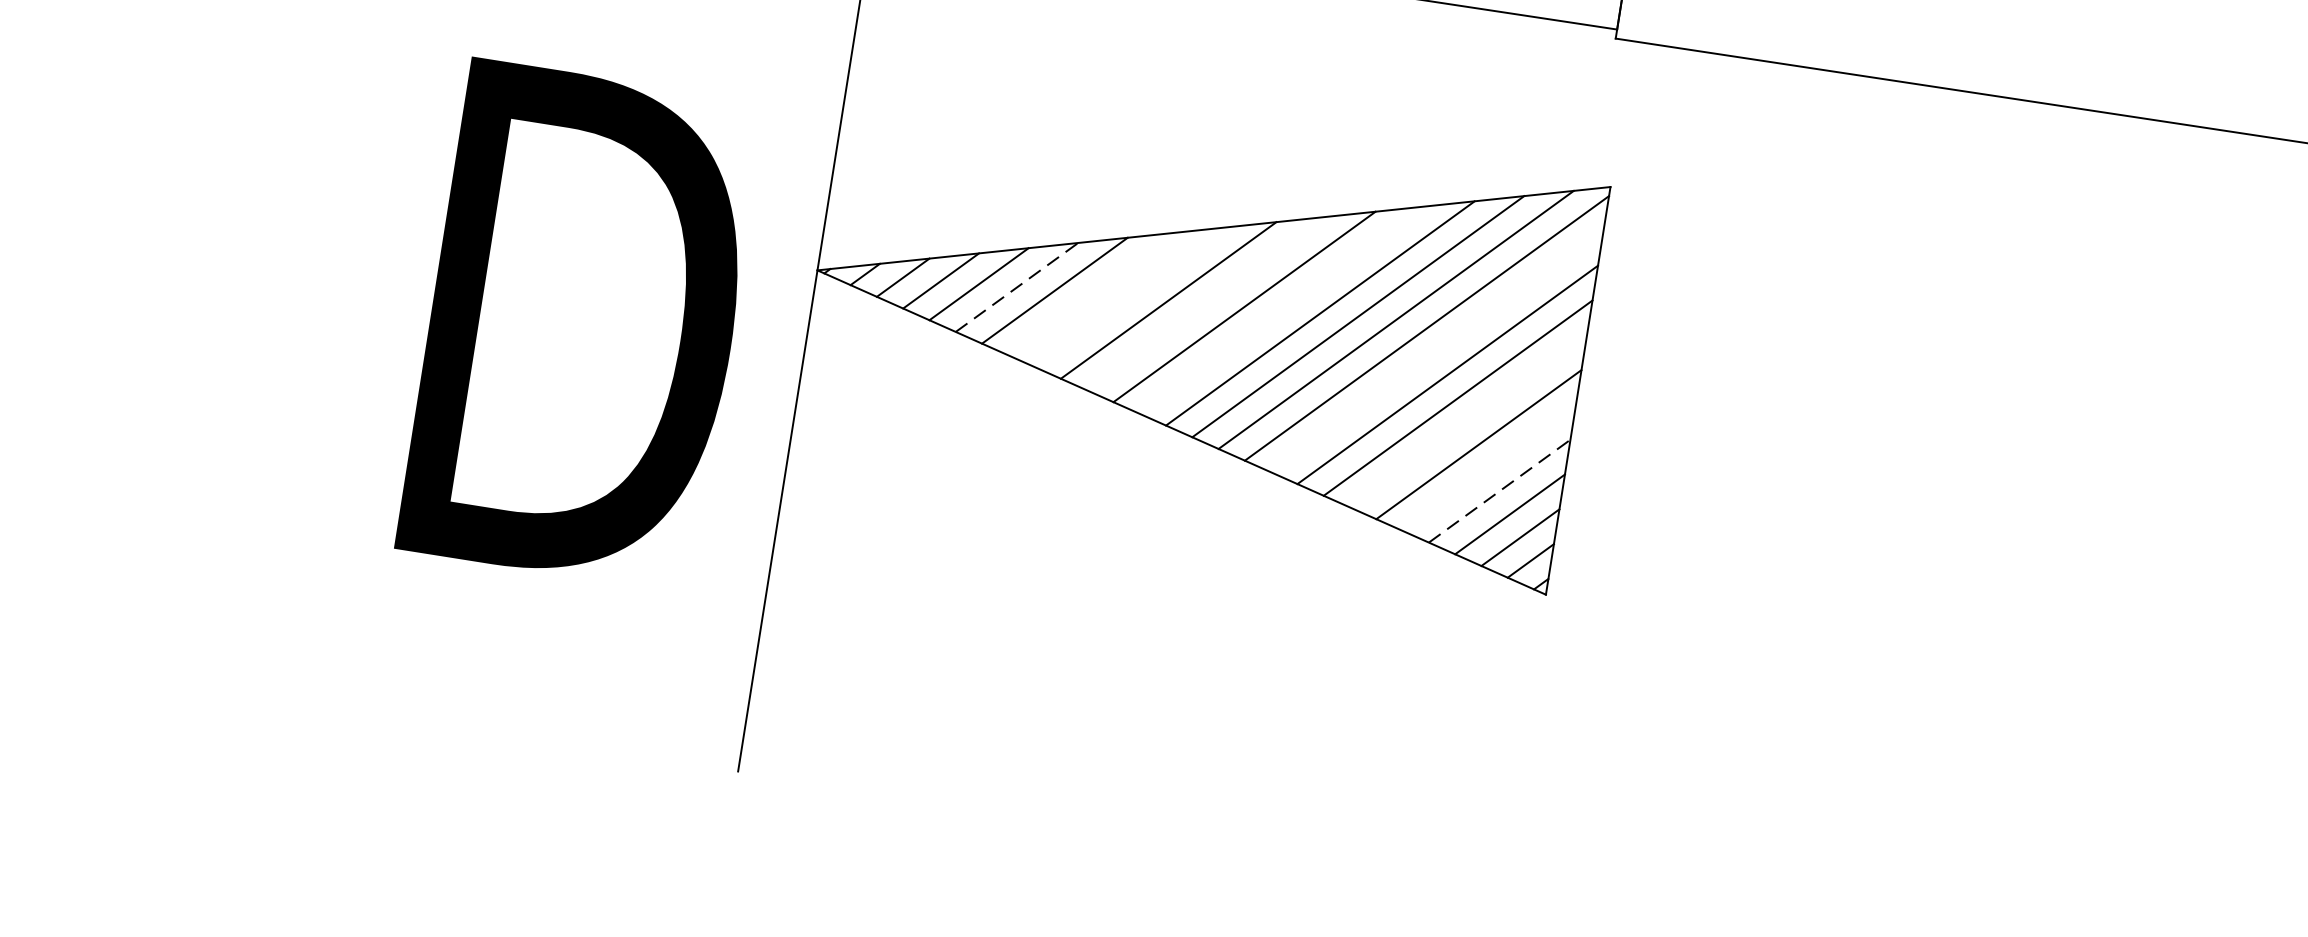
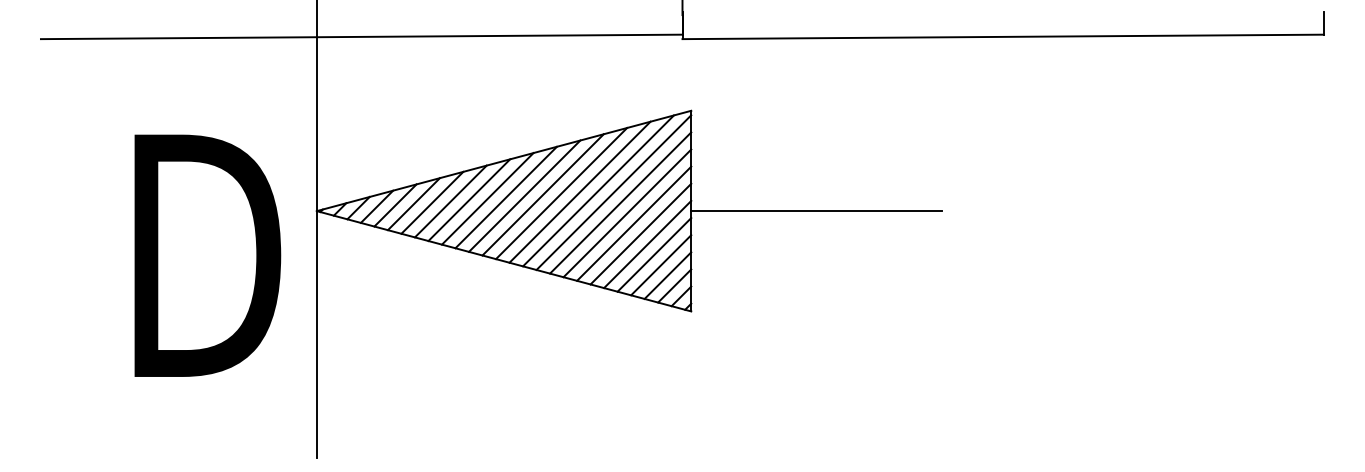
line: (1015, 288) -> (413, 204), dashed -> solid
line: (1092, 293) -> (450, 201), added
line: (1131, 297) -> (469, 200), added
line: (1205, 303) -> (505, 197), added
line: (1281, 309) -> (542, 194), added
line: (1437, 350) -> (620, 202), added
line: (1467, 419) -> (640, 233), added
line: (1832, 431) -> (816, 211), added
line: (1489, 467) -> (654, 254), added
line: (1500, 491) -> (661, 265), dashed -> solid

